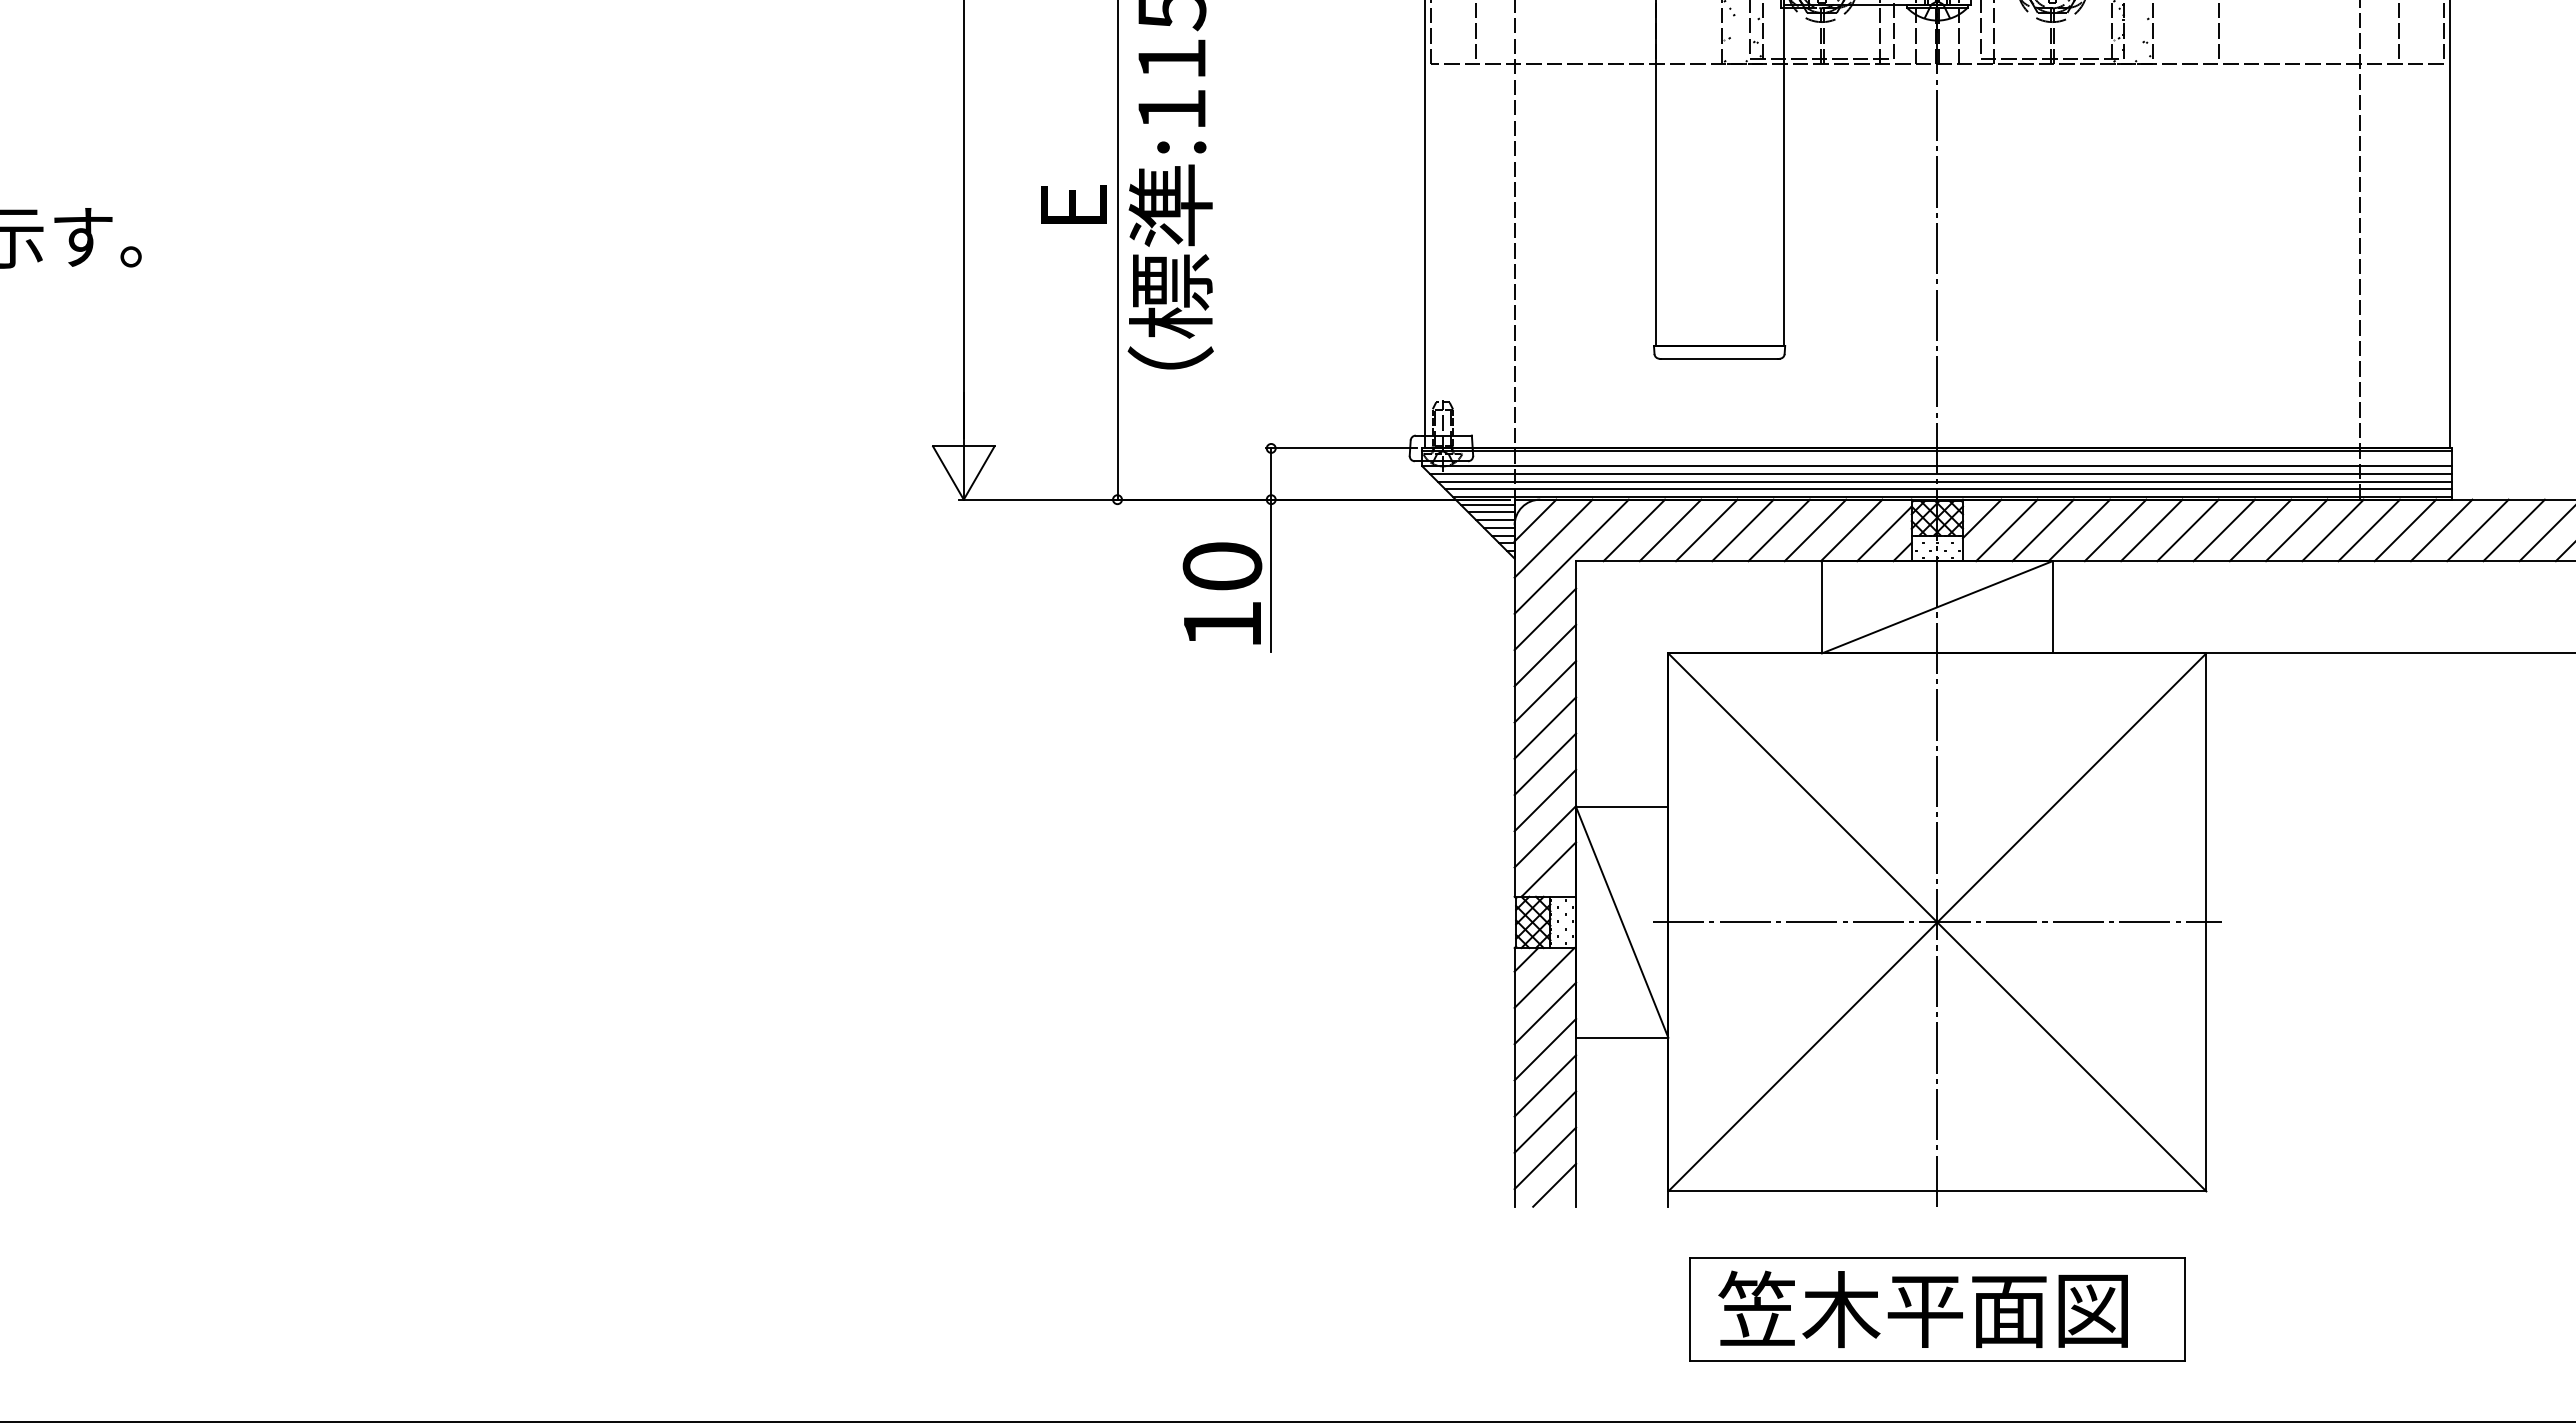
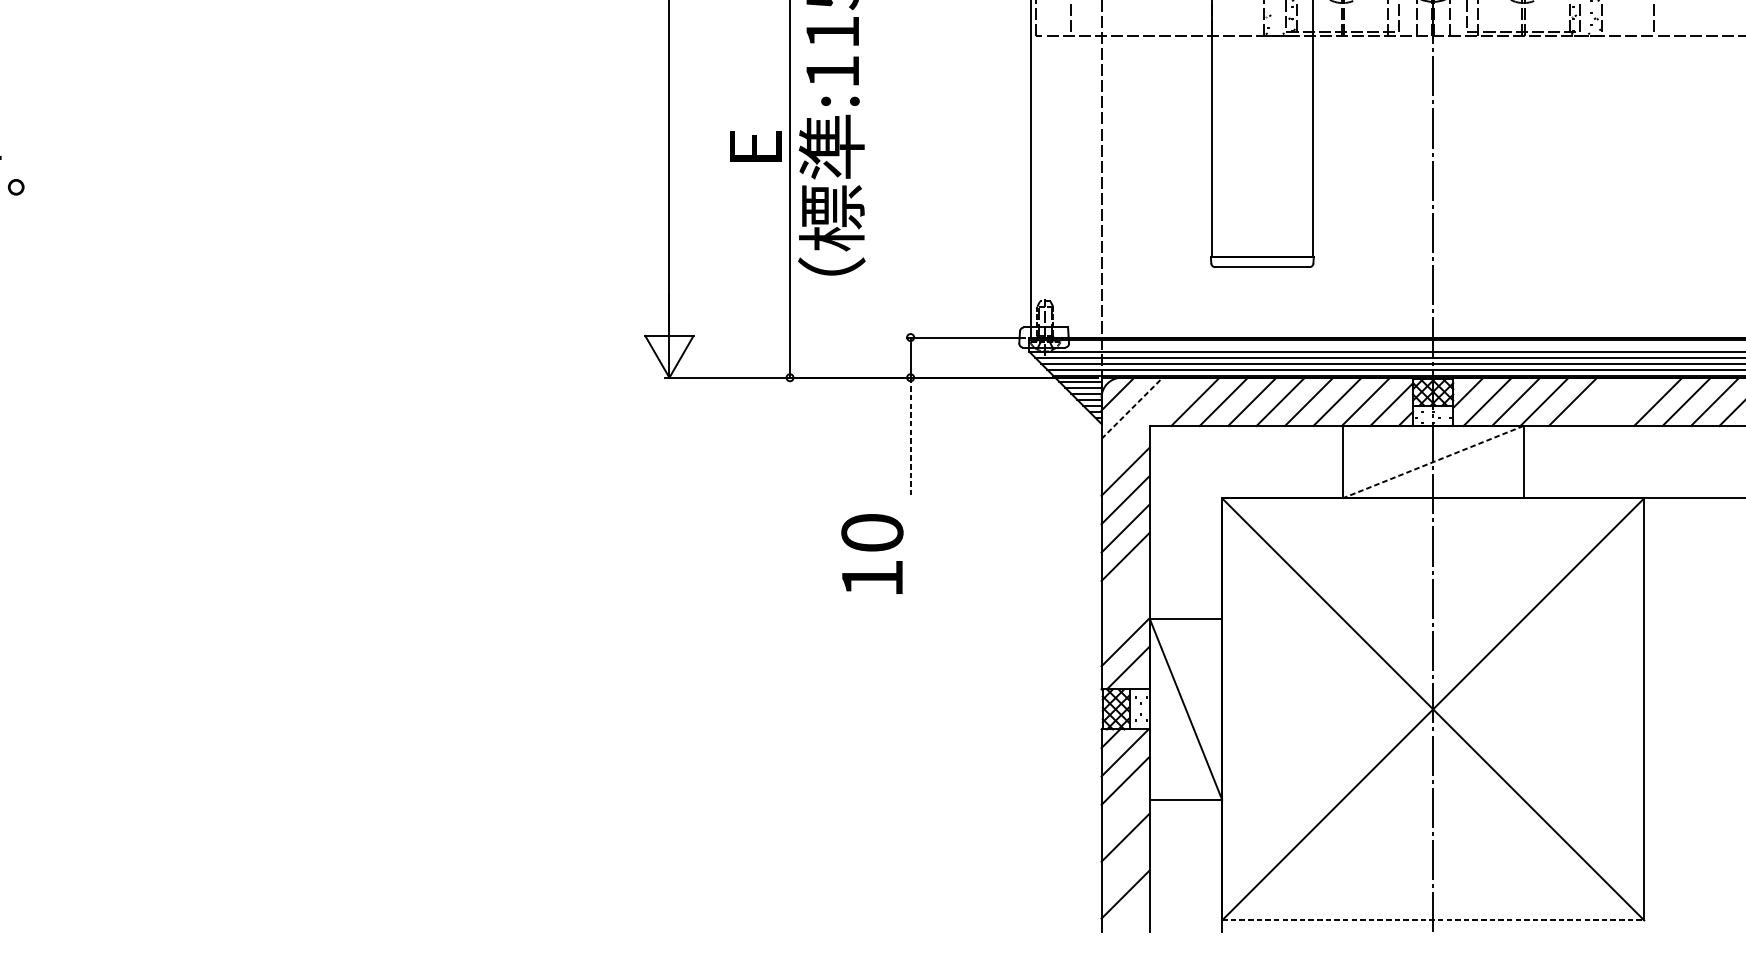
line: (2151, 530) -> (1601, 401), removed
line: (2187, 530) -> (1629, 401), removed
line: (1553, 538) -> (1132, 408), solid -> dashed
line: (1571, 556) -> (1146, 422), removed
line: (1271, 576) -> (910, 438), solid -> dashed
text: (1222, 593) -> (872, 554), moved
line: (1936, 607) -> (1432, 462), solid -> dashed
line: (1545, 764) -> (1125, 585), removed
line: (1545, 800) -> (1125, 613), removed
line: (1936, 922) -> (1432, 709), removed
line: (1545, 1049) -> (1125, 809), removed
line: (1545, 1121) -> (1125, 865), removed
line: (1554, 1184) -> (1132, 914), removed
line: (1937, 1191) -> (1433, 920), solid -> dashed

